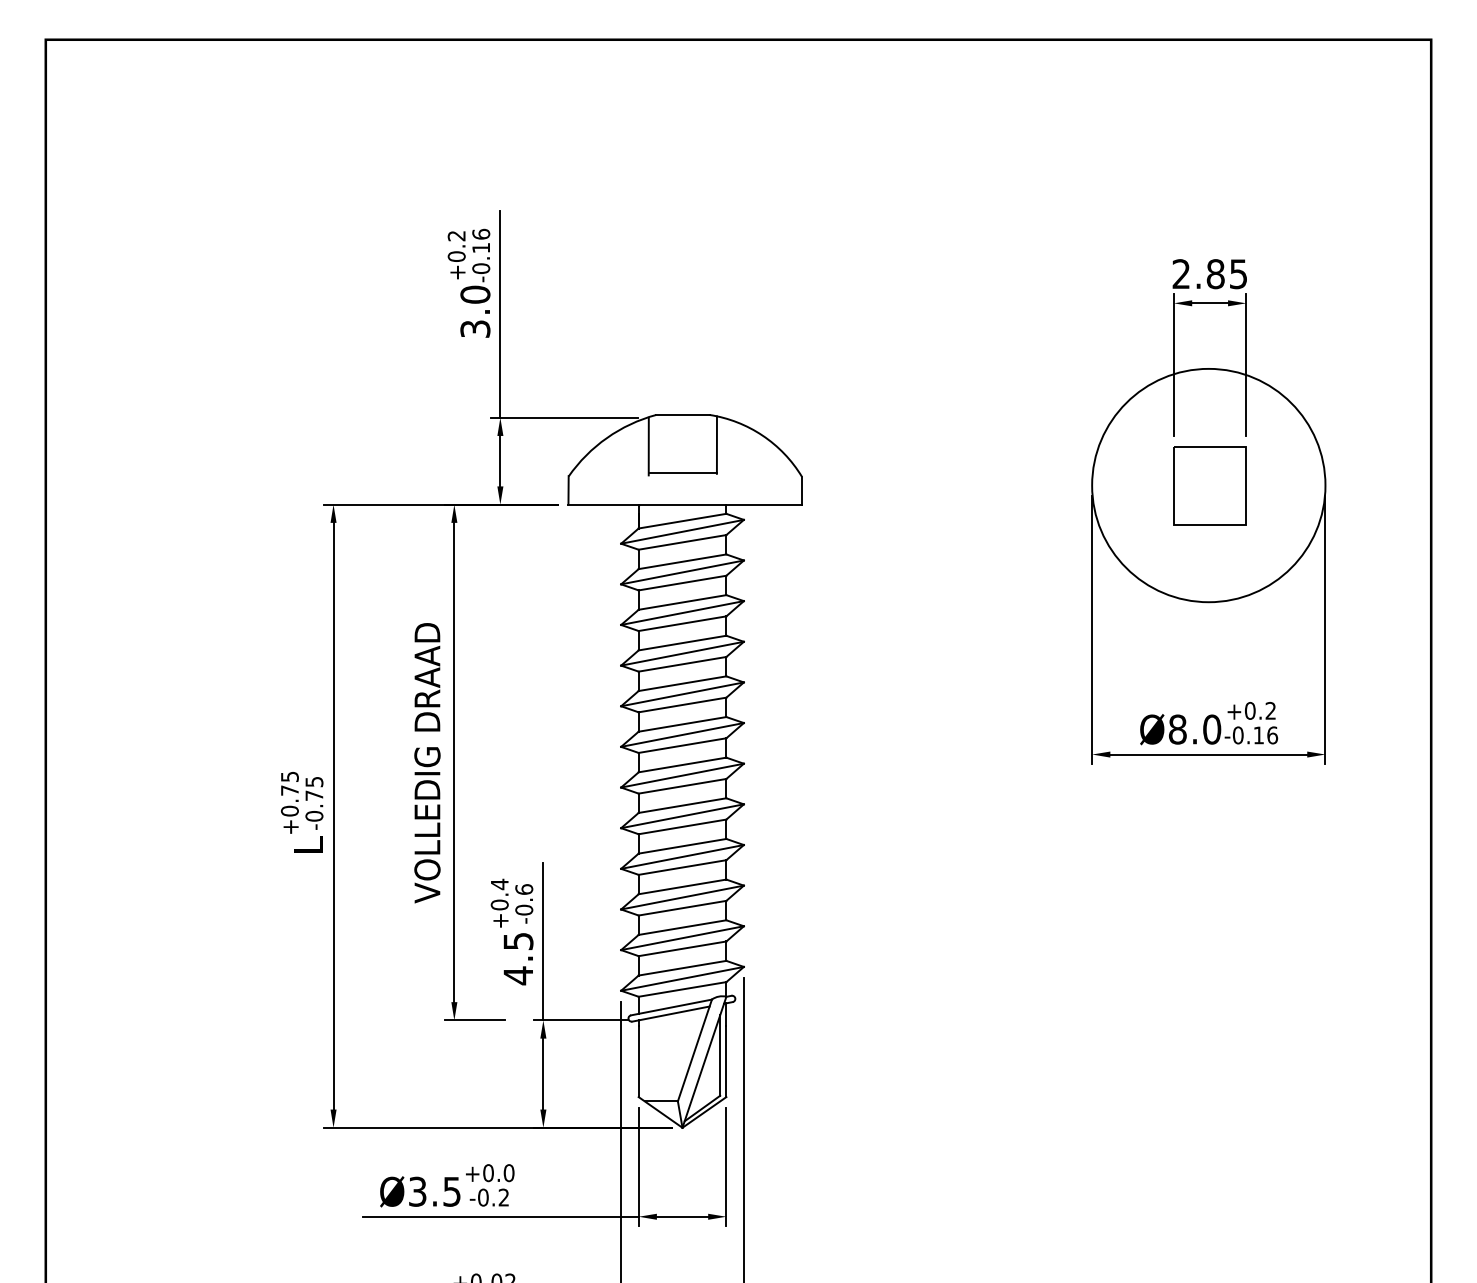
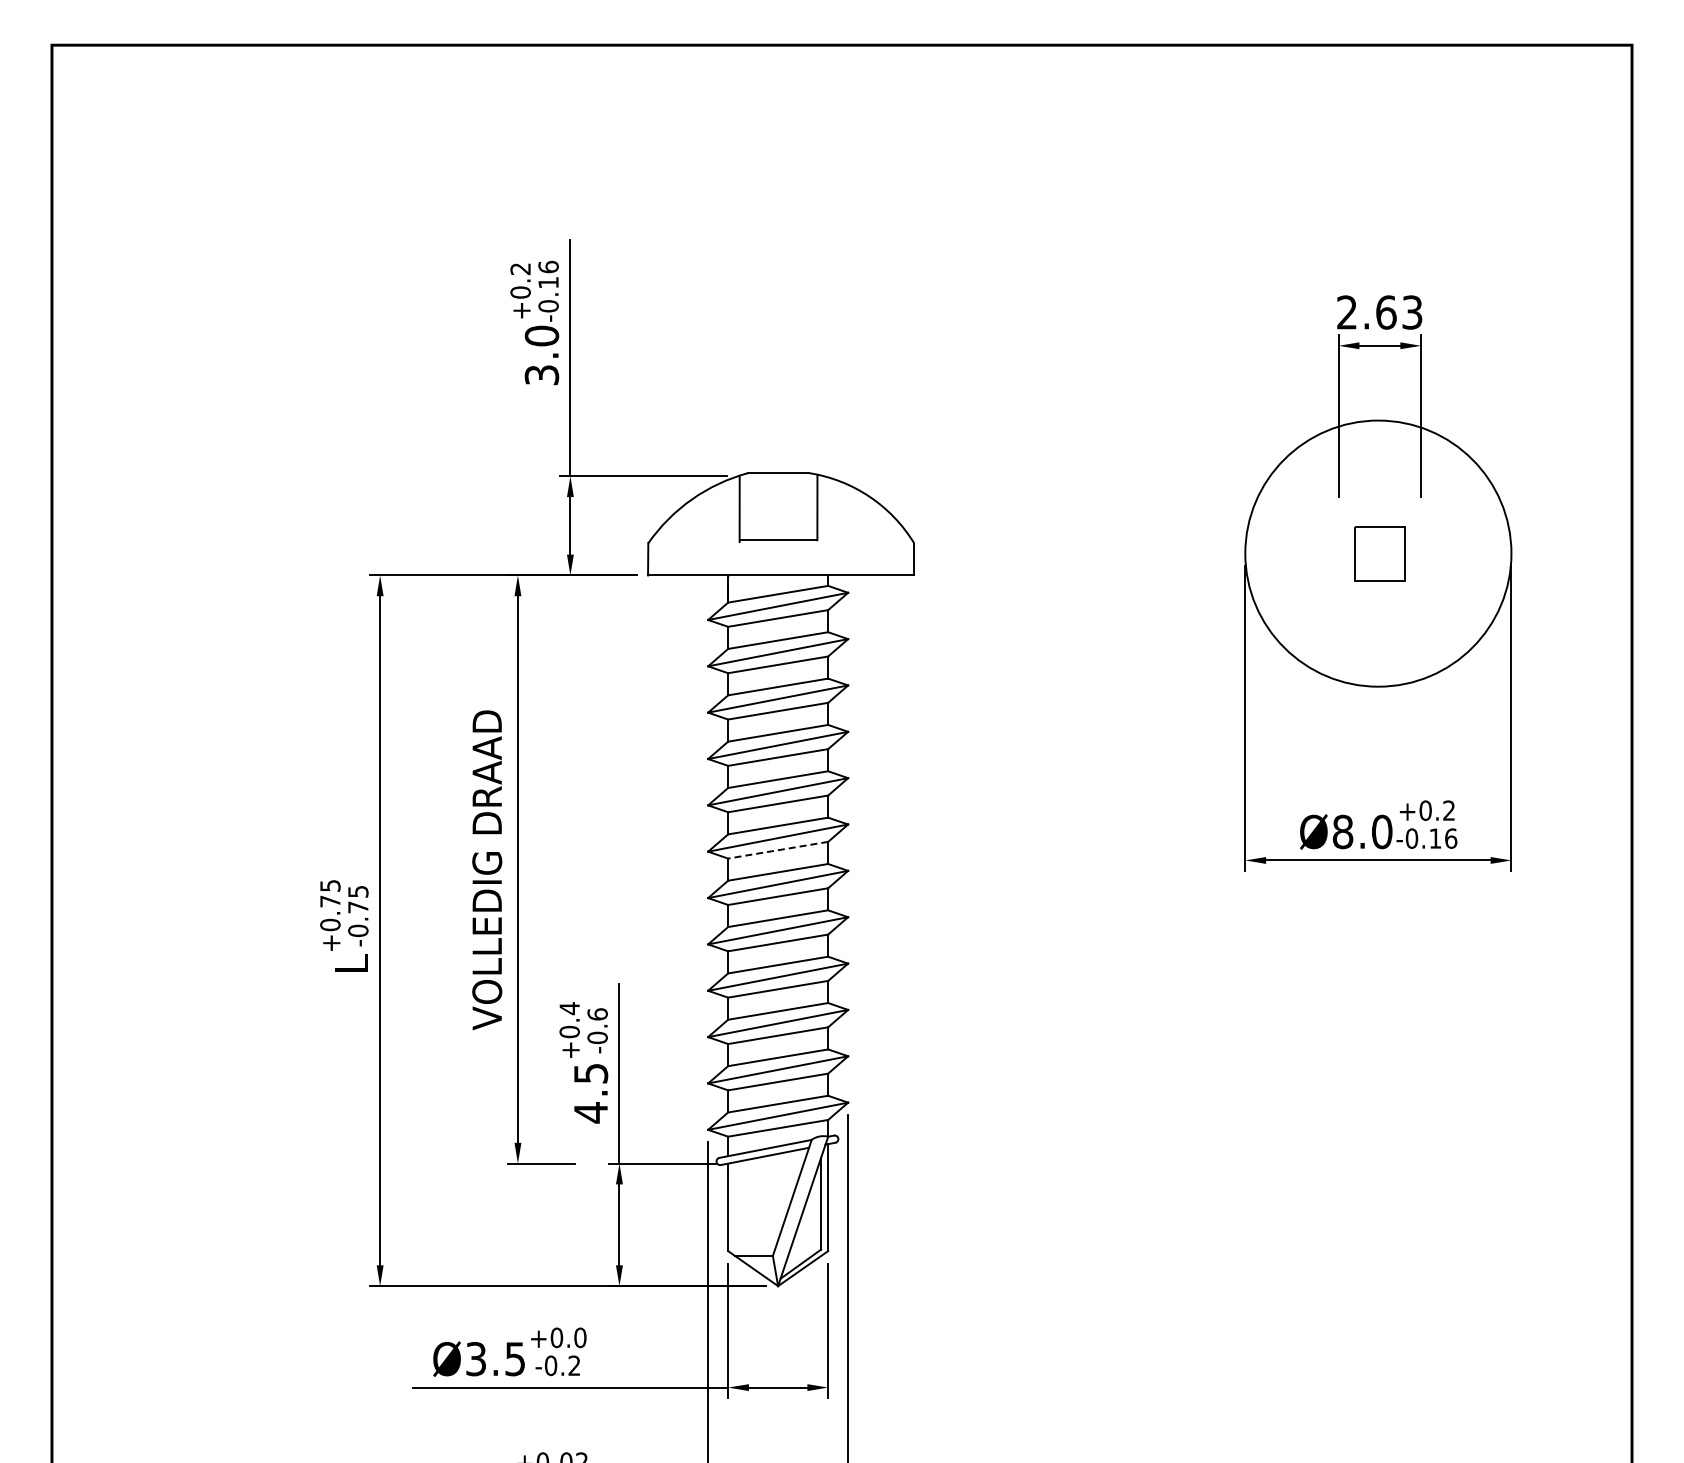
text: (1227, 274) -> (1399, 312), 2.85 -> 2.63
part: (1209, 485) -> (1379, 553), size x0.6
line: (682, 745) -> (778, 850), solid -> dashed

